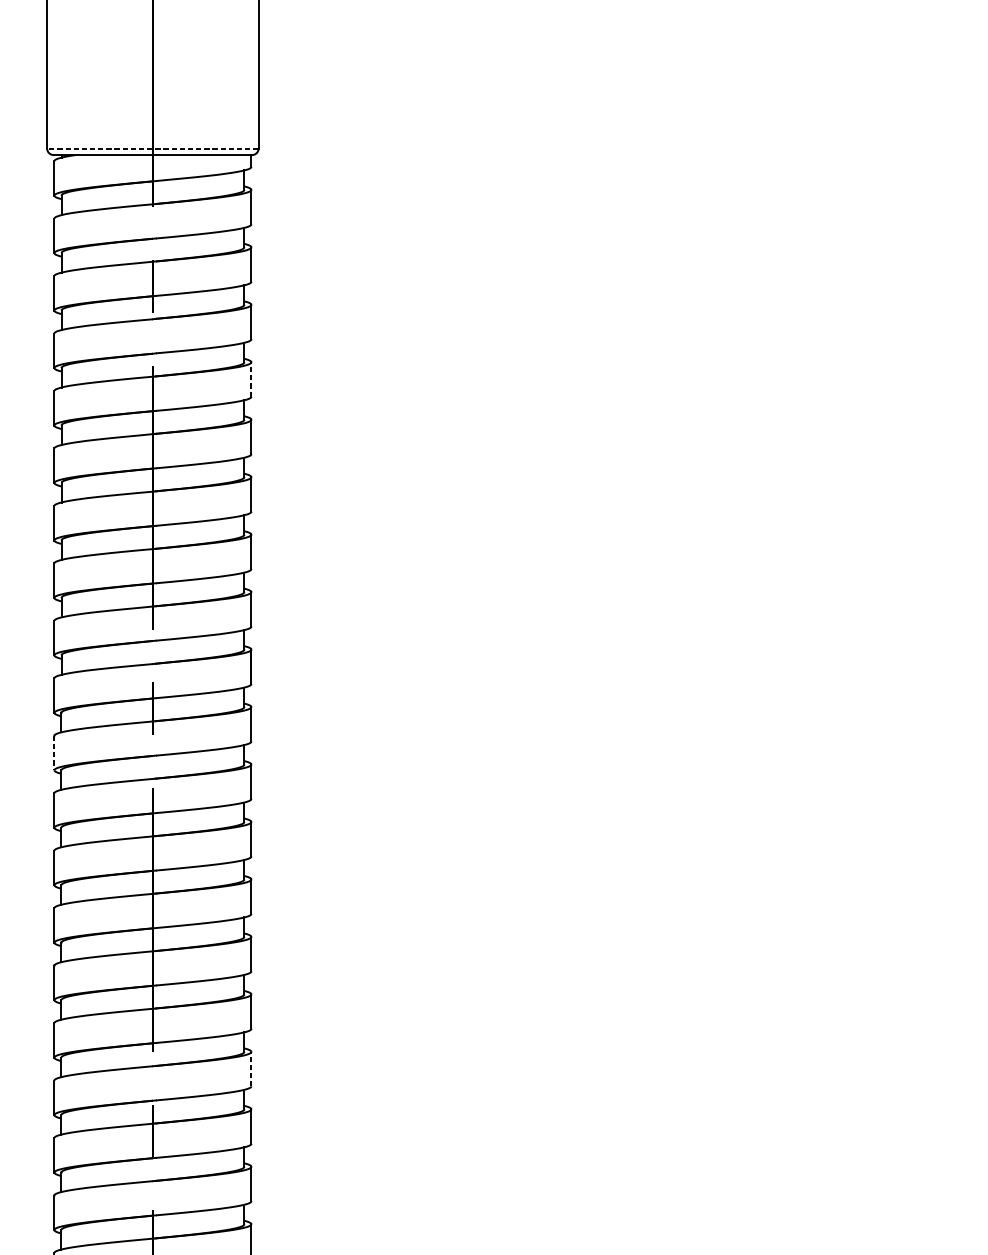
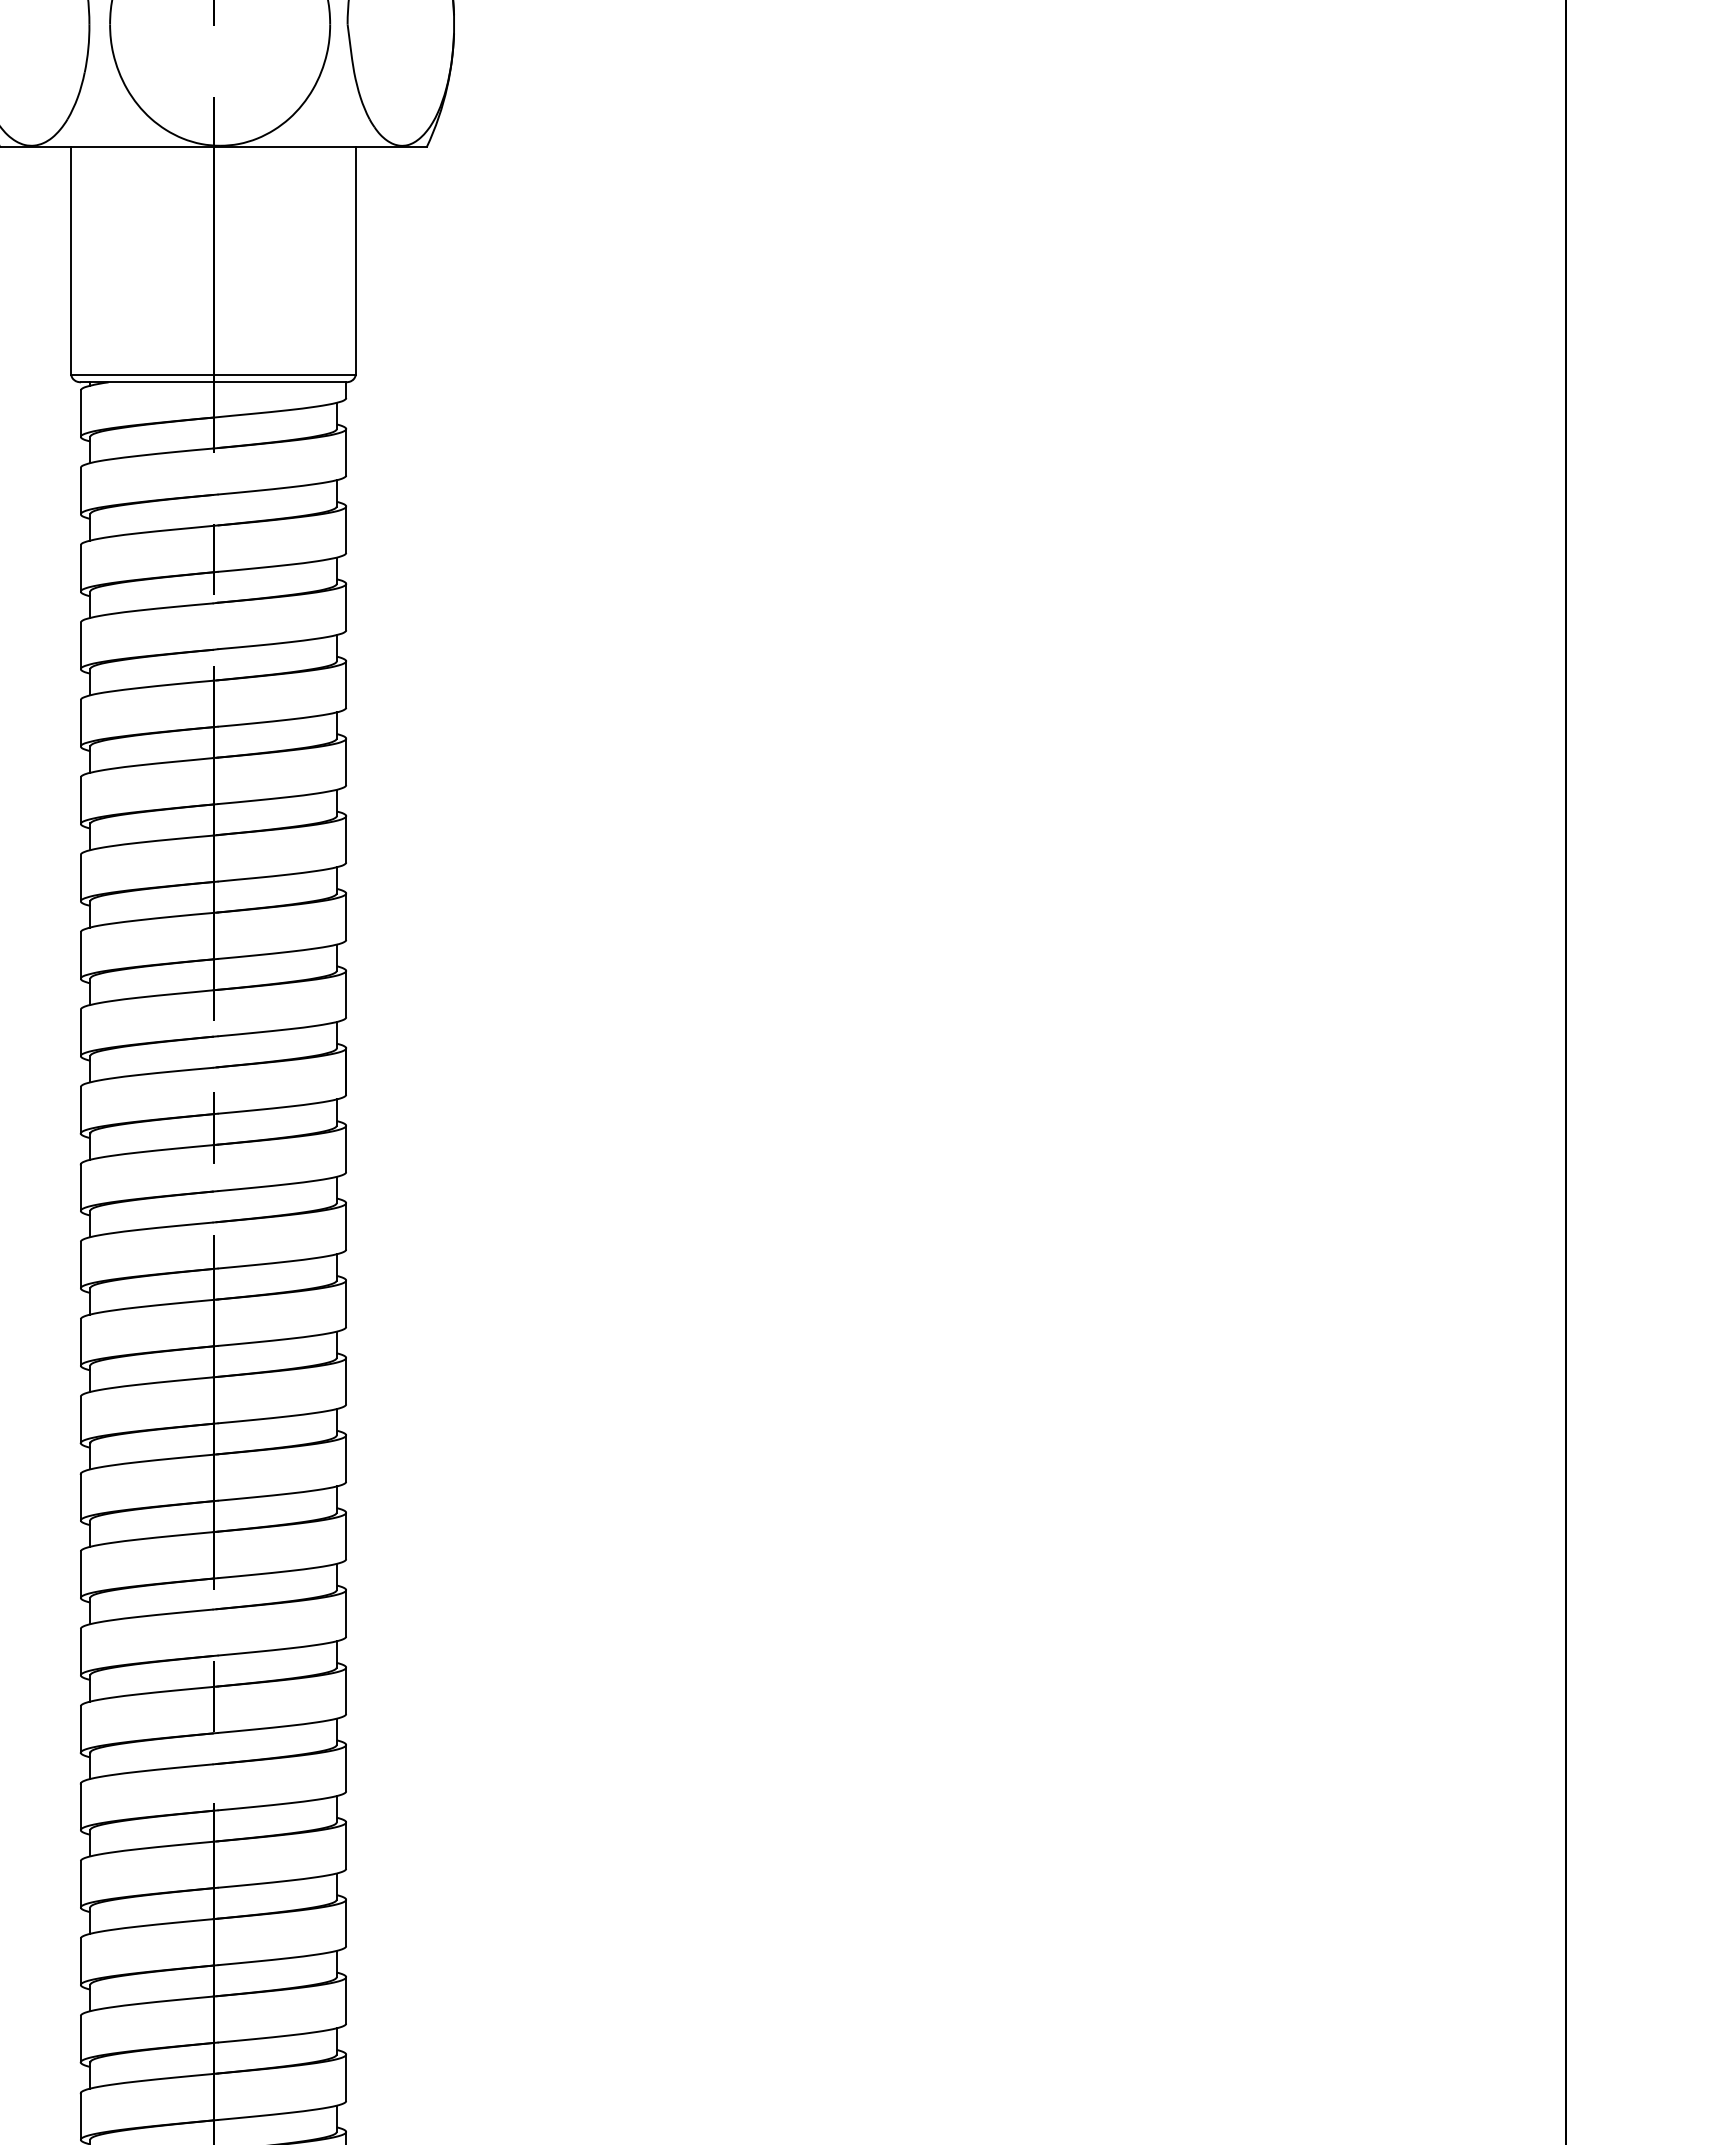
line: (152, 149) -> (213, 374), dashed -> solid
line: (251, 379) -> (346, 684), dashed -> solid
line: (54, 753) -> (80, 1188), dashed -> solid
line: (251, 1068) -> (346, 1612), dashed -> solid

